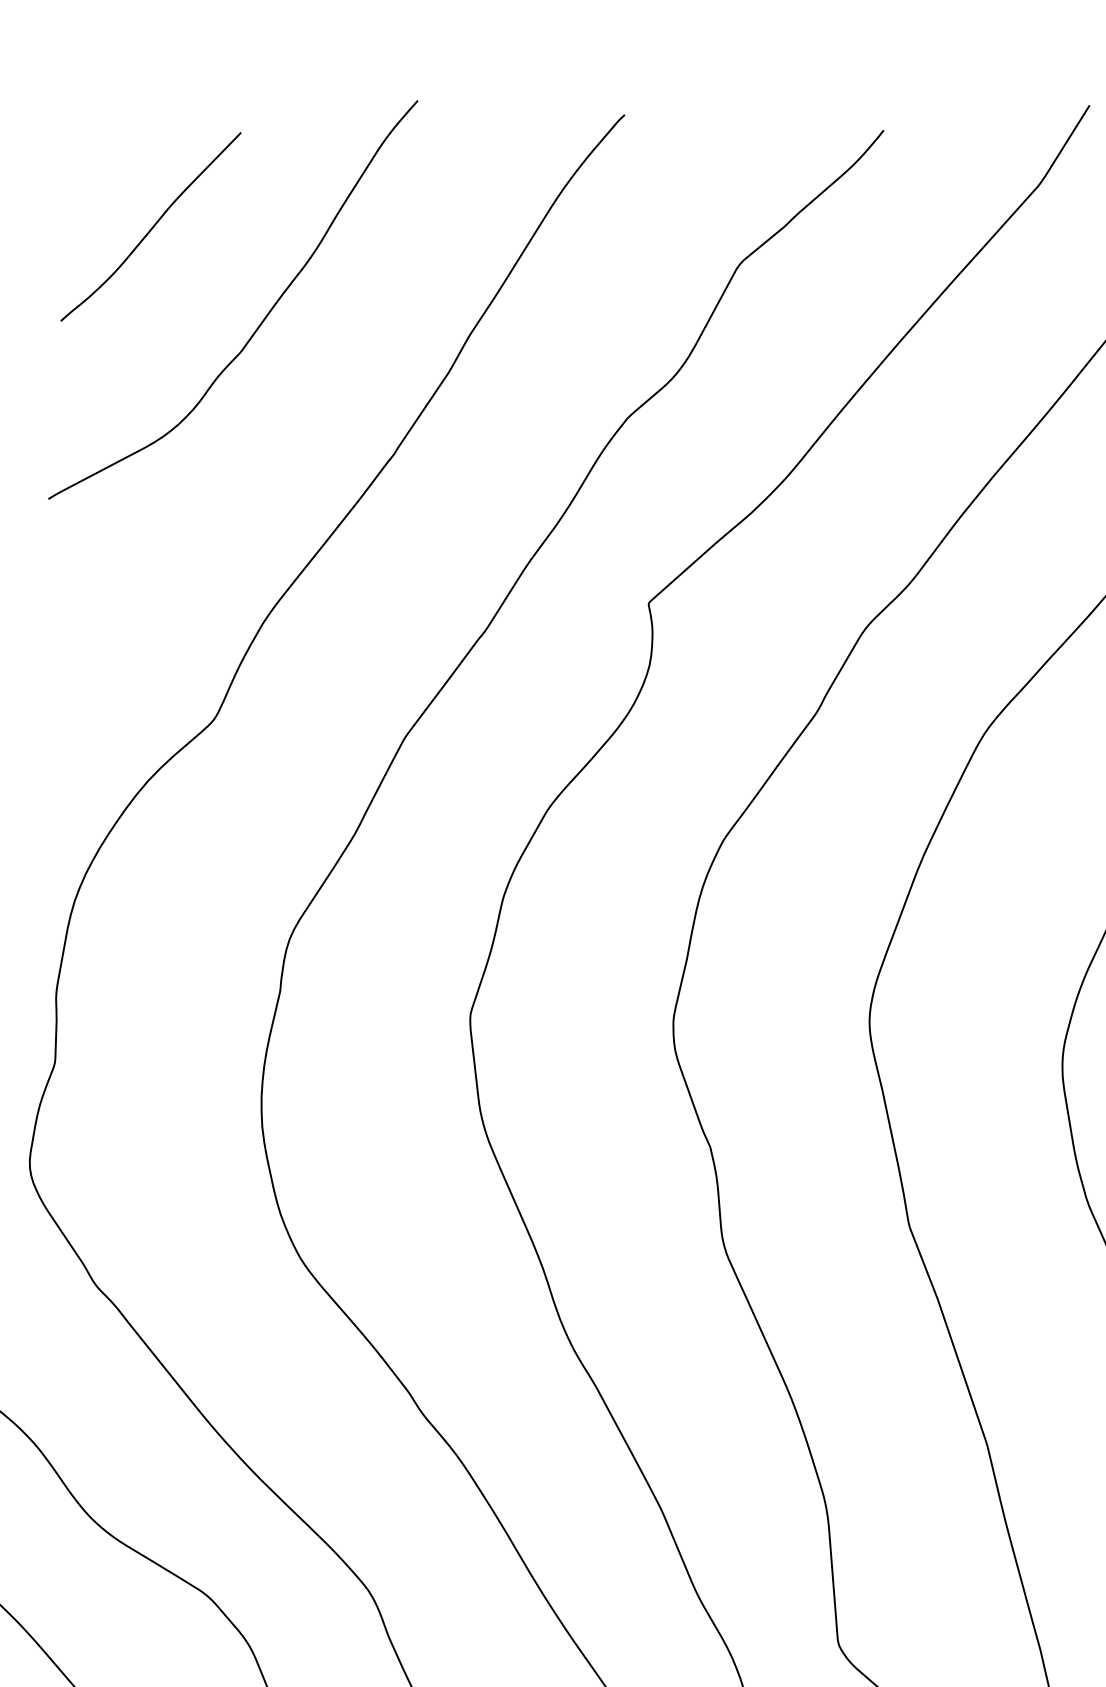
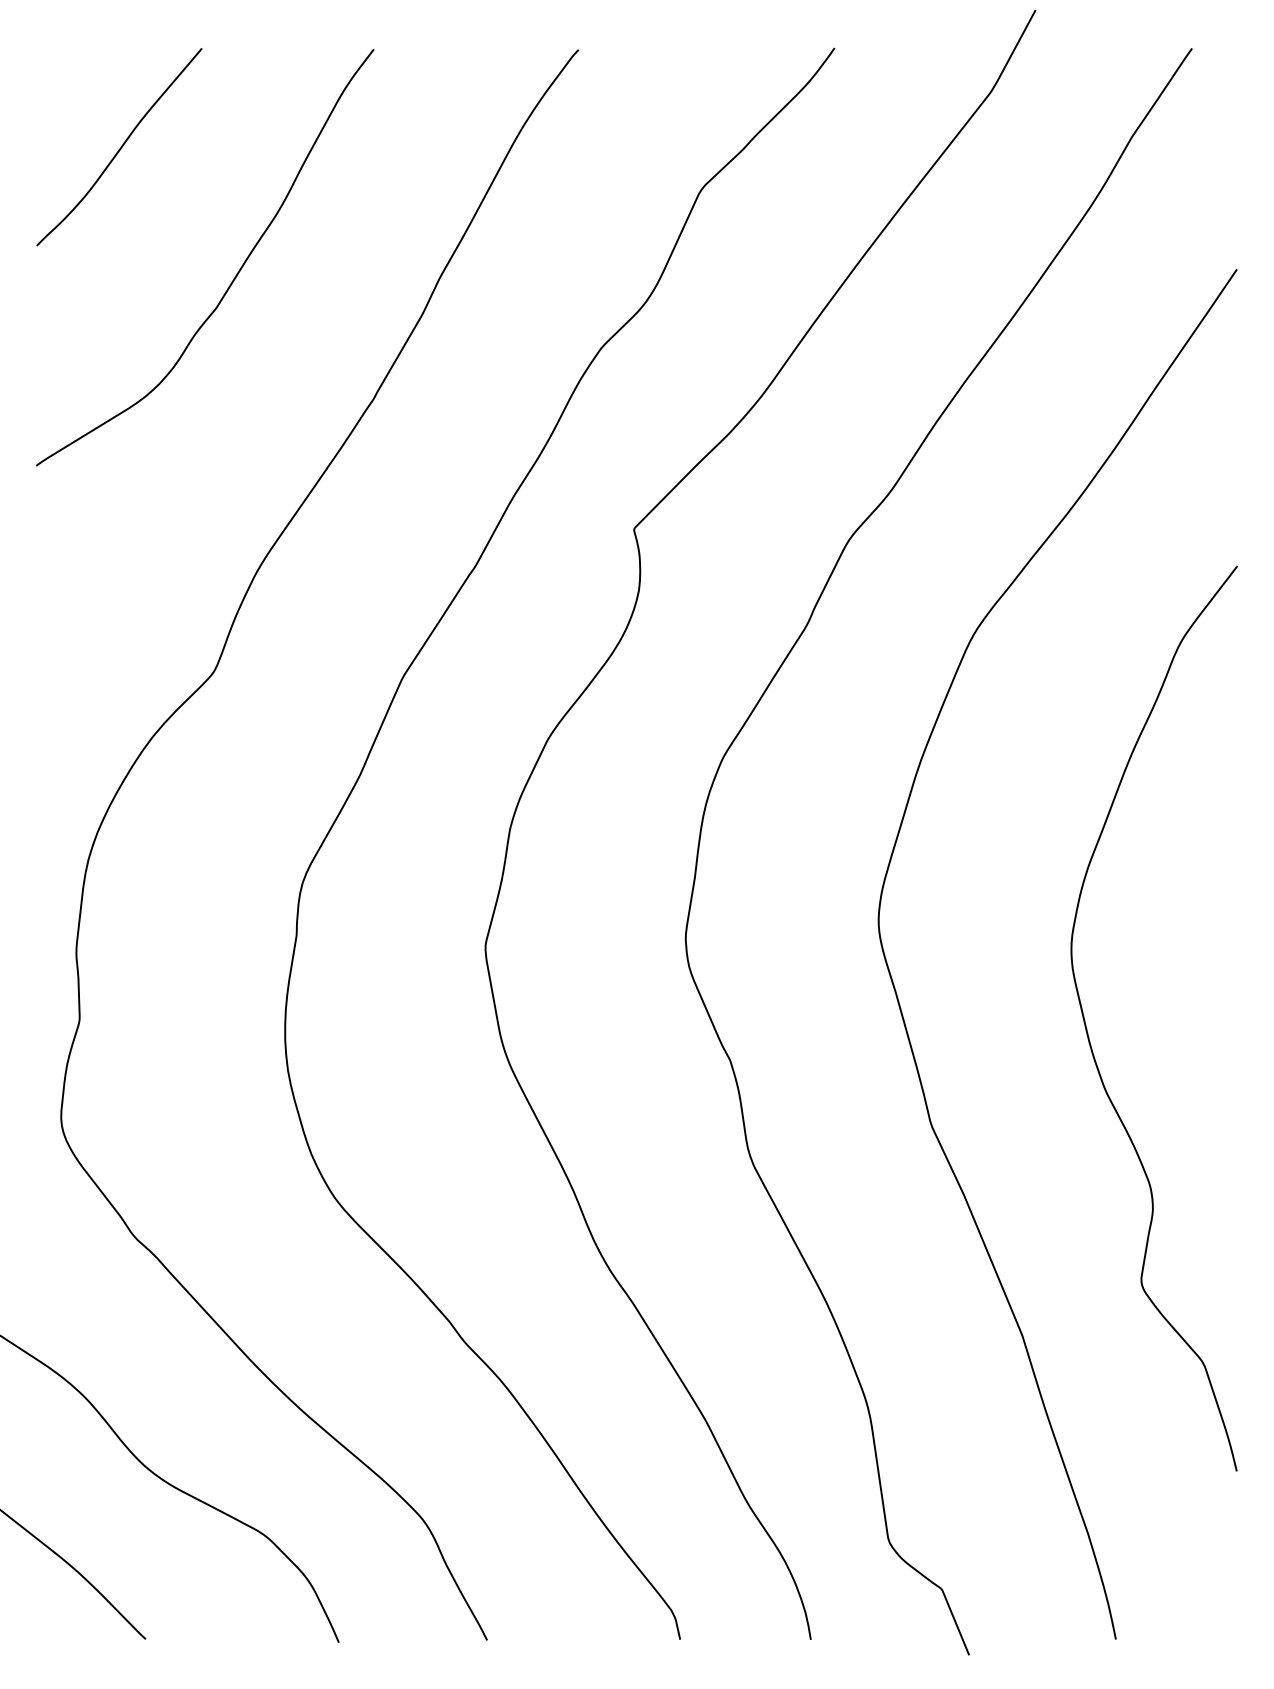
curve: (152, 227) -> (120, 147), moved

